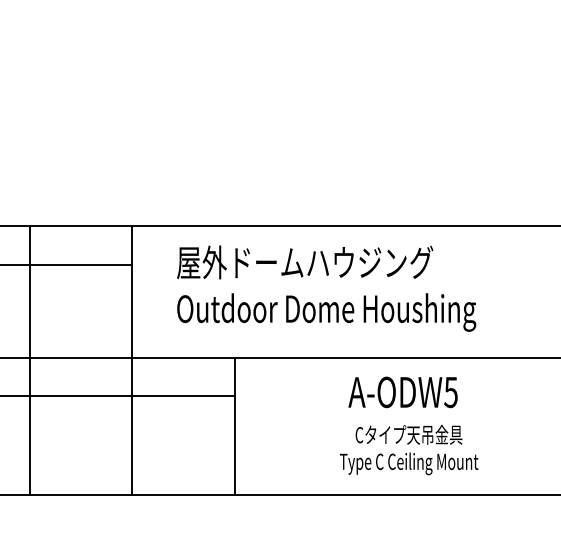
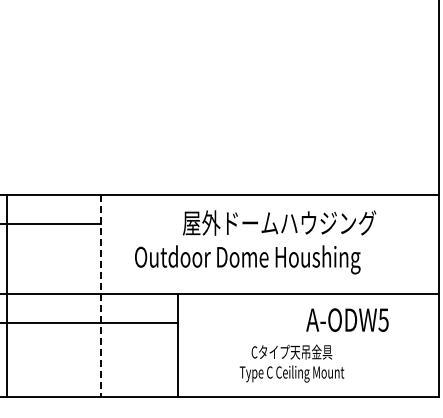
text: (305, 261) -> (279, 222), moved
line: (29, 359) -> (6, 295), moved
line: (132, 361) -> (101, 296), solid -> dashed
text: (403, 391) -> (347, 319), moved
text: (408, 449) -> (291, 363), moved

